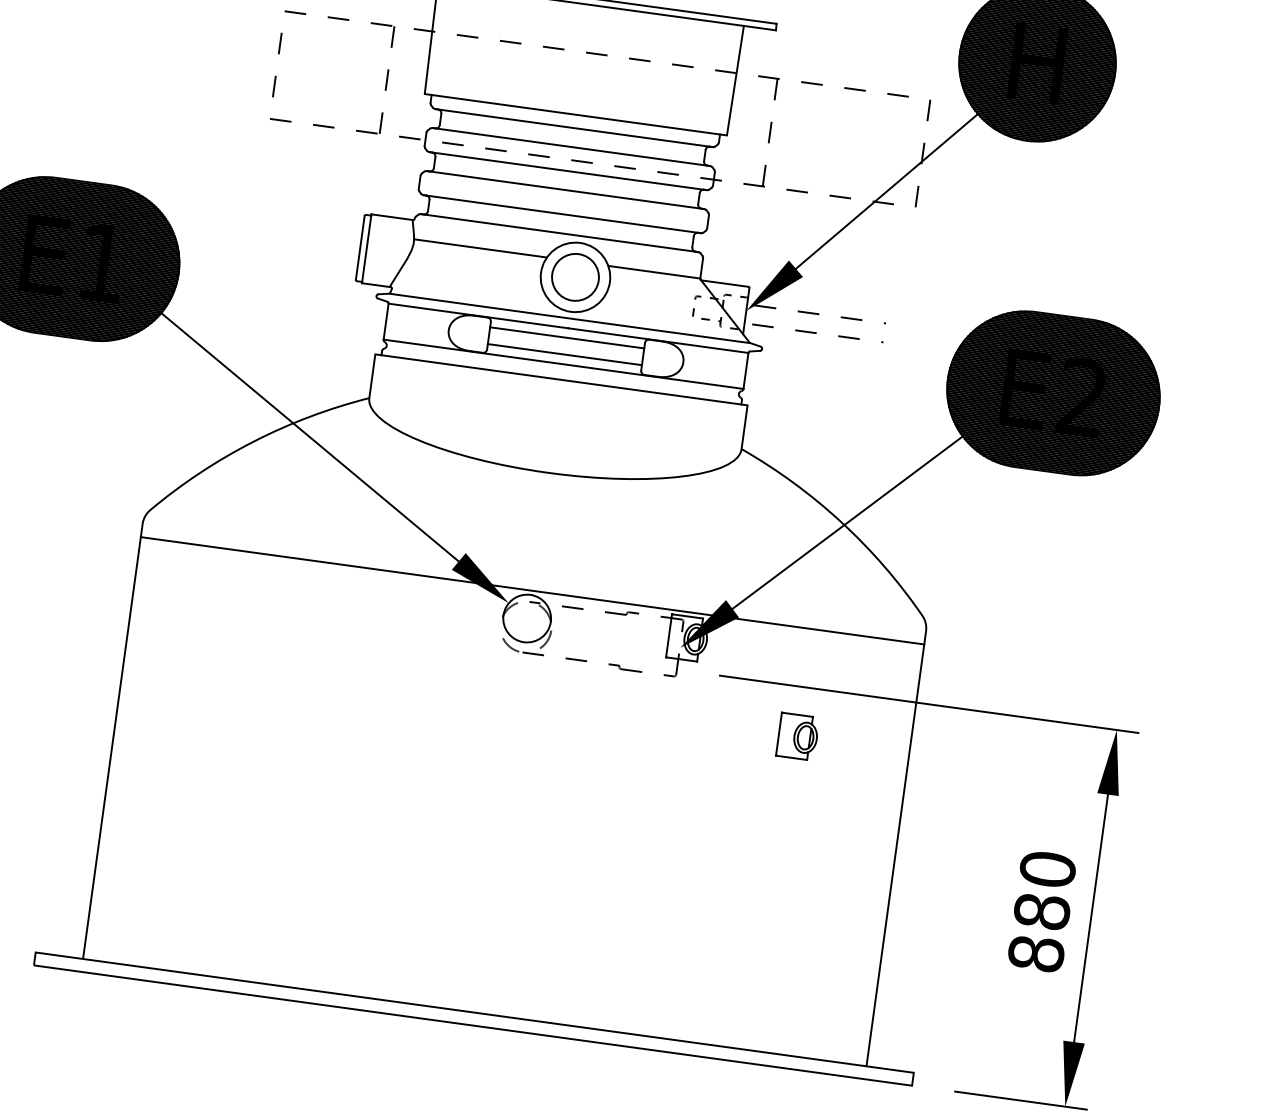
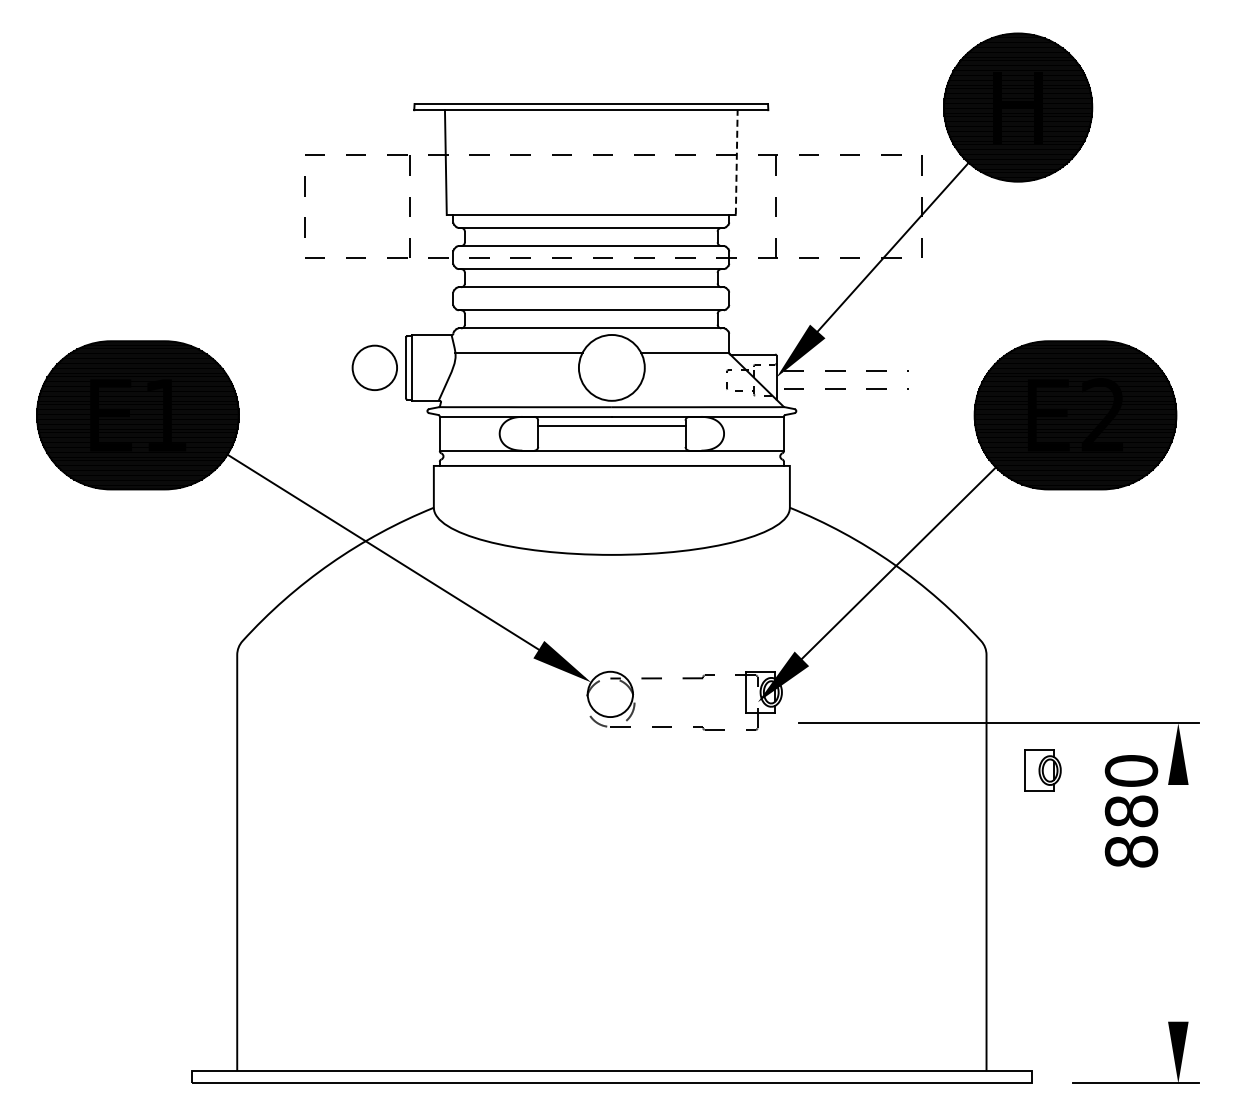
line: (735, 79) -> (736, 161), solid -> dashed
circle: (575, 276) -> (374, 367), moved
line: (564, 354) -> (611, 441), removed
line: (532, 590) -> (611, 667), removed
part: (797, 736) -> (1042, 770), moved
text: (1042, 911) -> (1131, 811), moved
line: (1091, 918) -> (1178, 903), removed

